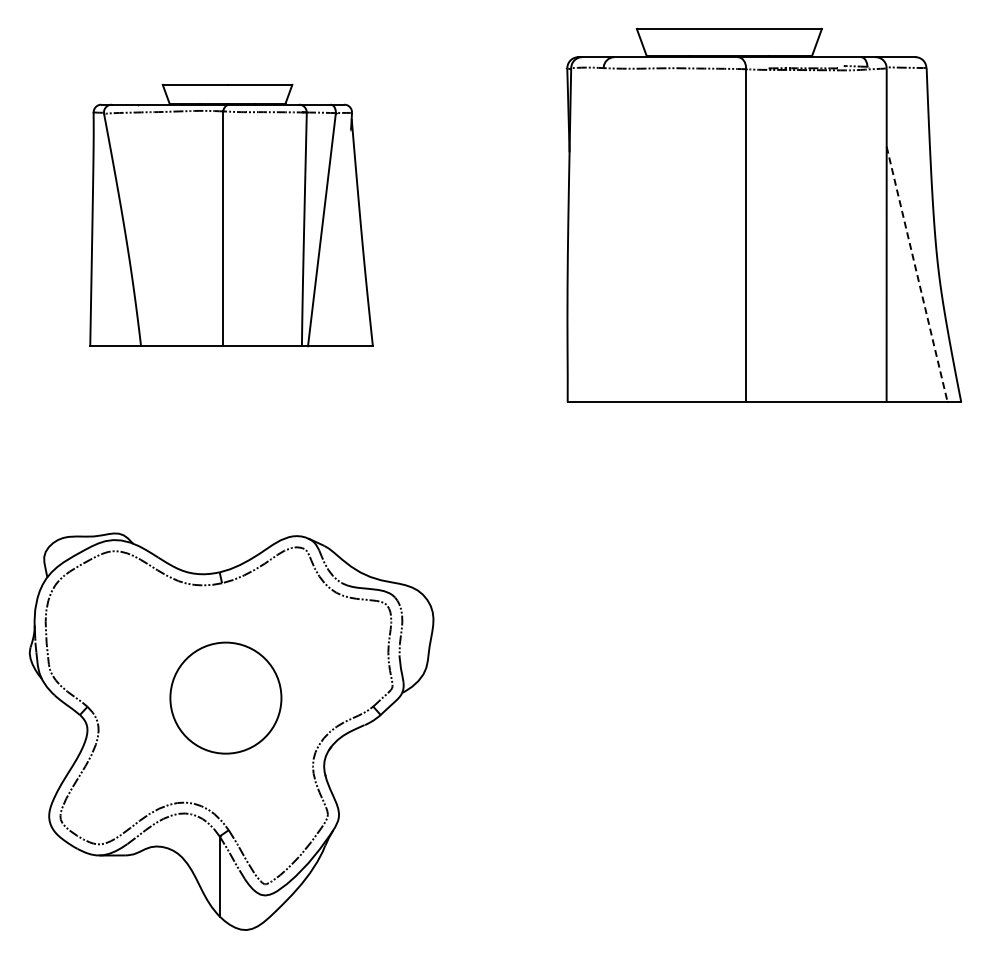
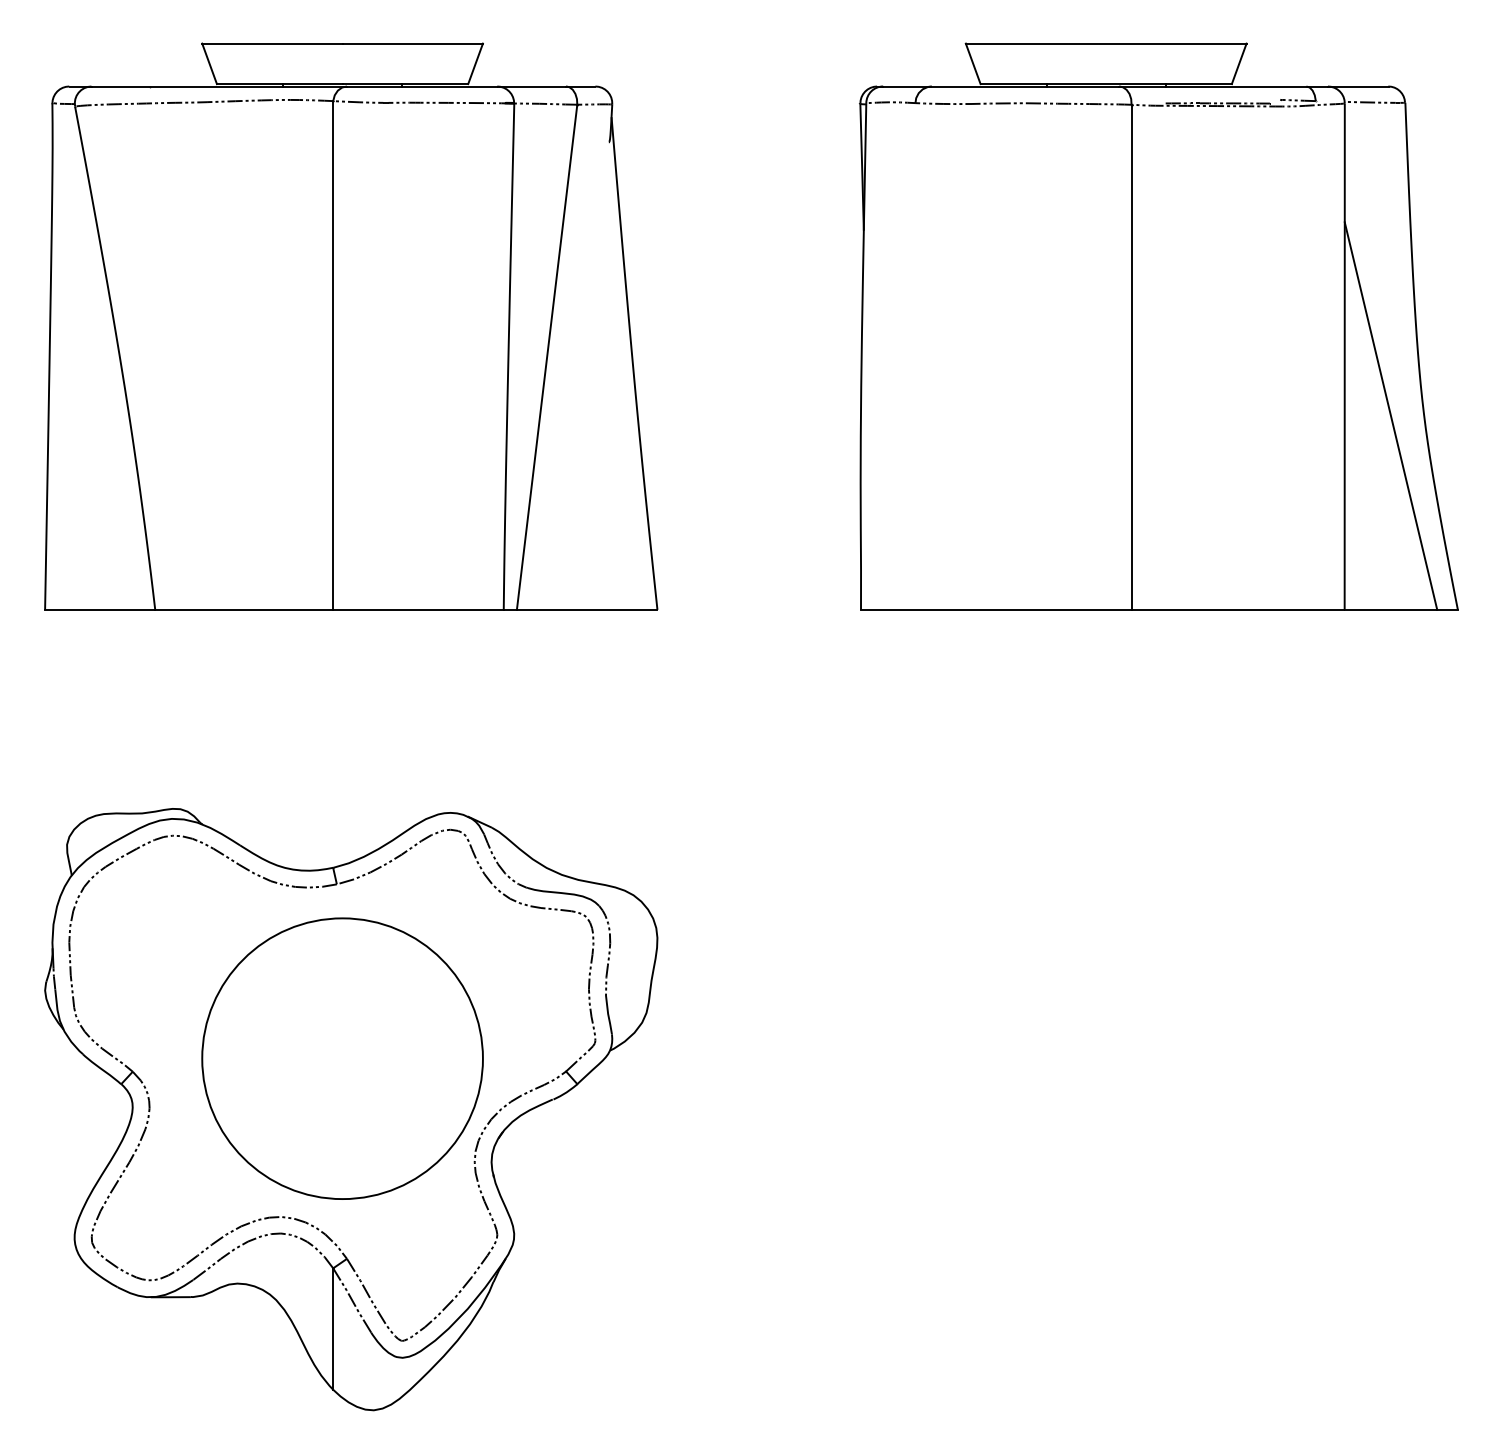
part: (231, 215) -> (351, 326), size x1.43
line: (917, 275) -> (1391, 417), dashed -> solid
circle: (225, 697) -> (342, 1057), size x1.67

